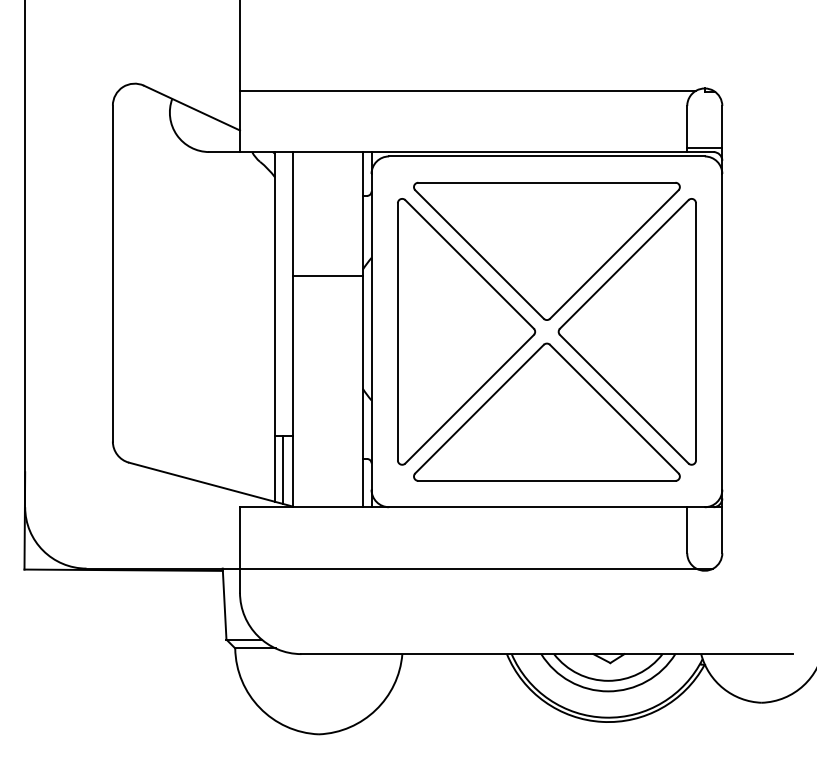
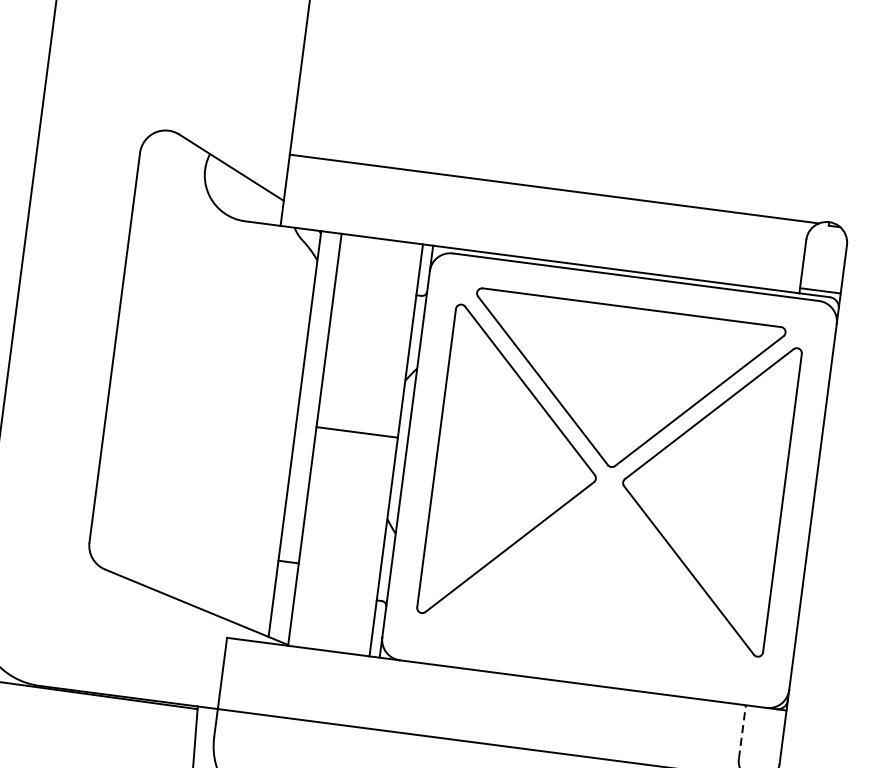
line: (327, 275) -> (356, 432), moved
part: (546, 411) -> (597, 573), removed
line: (282, 469) -> (282, 600), removed
line: (687, 529) -> (742, 731), solid -> dashed

